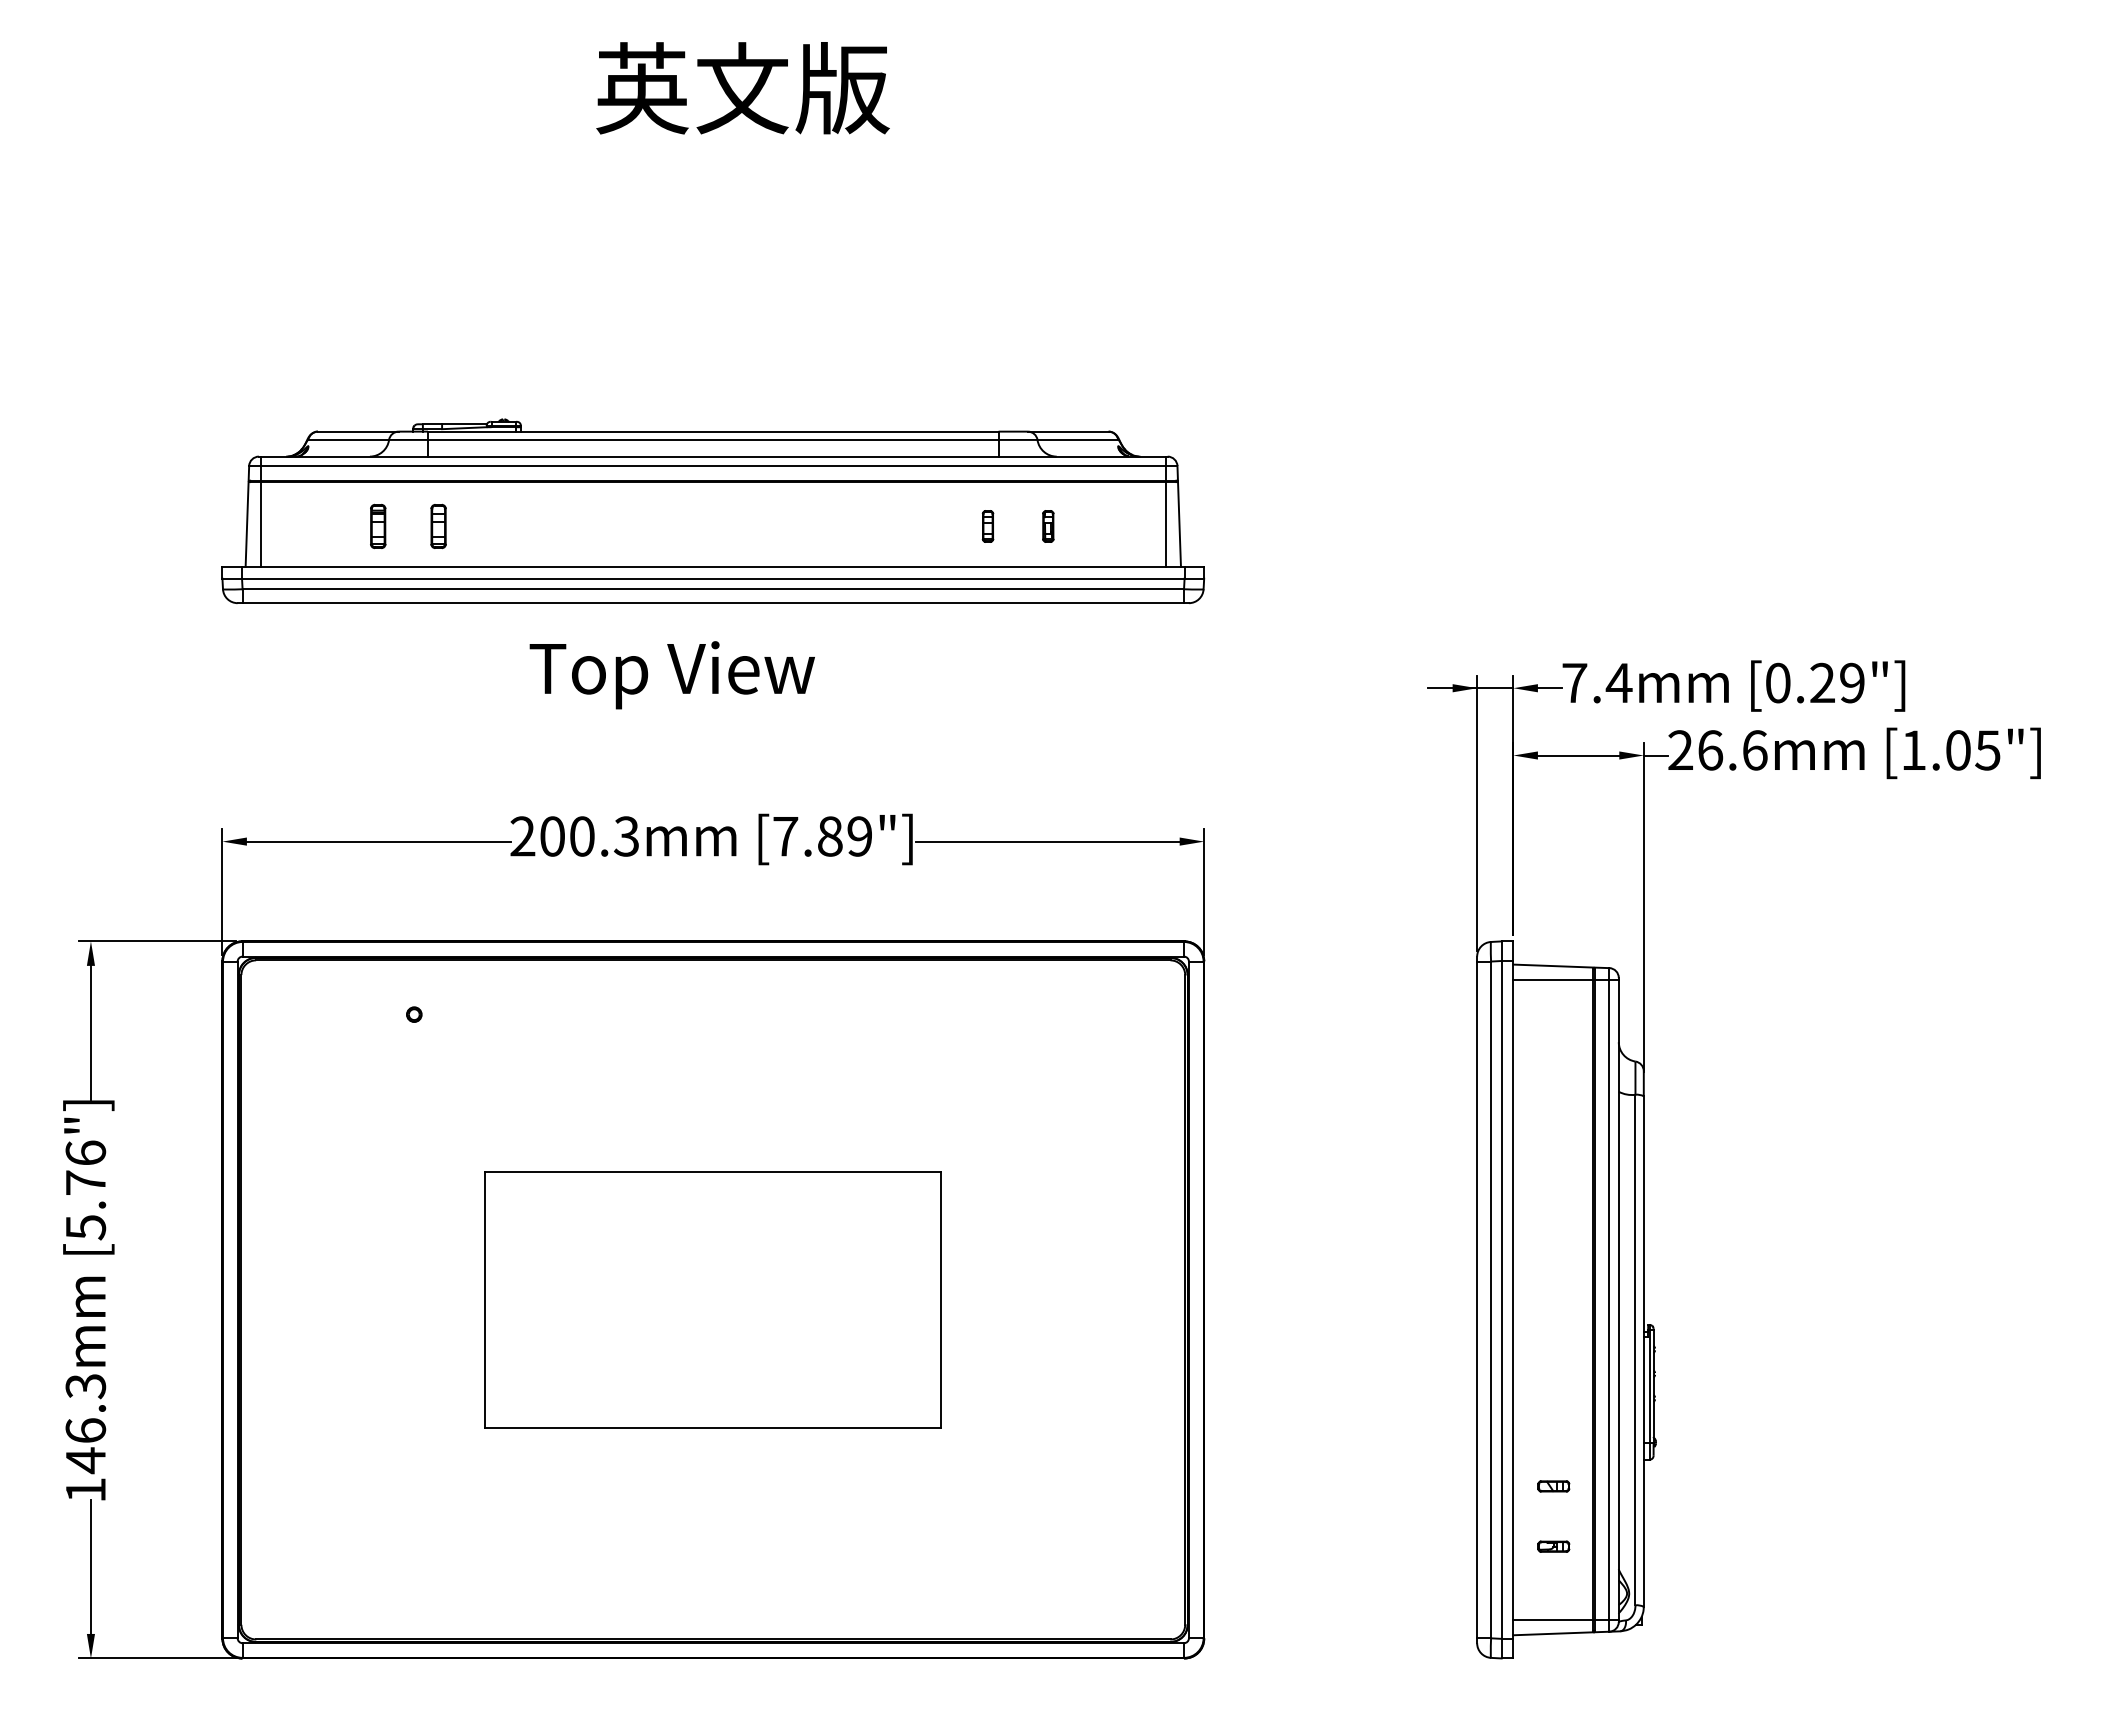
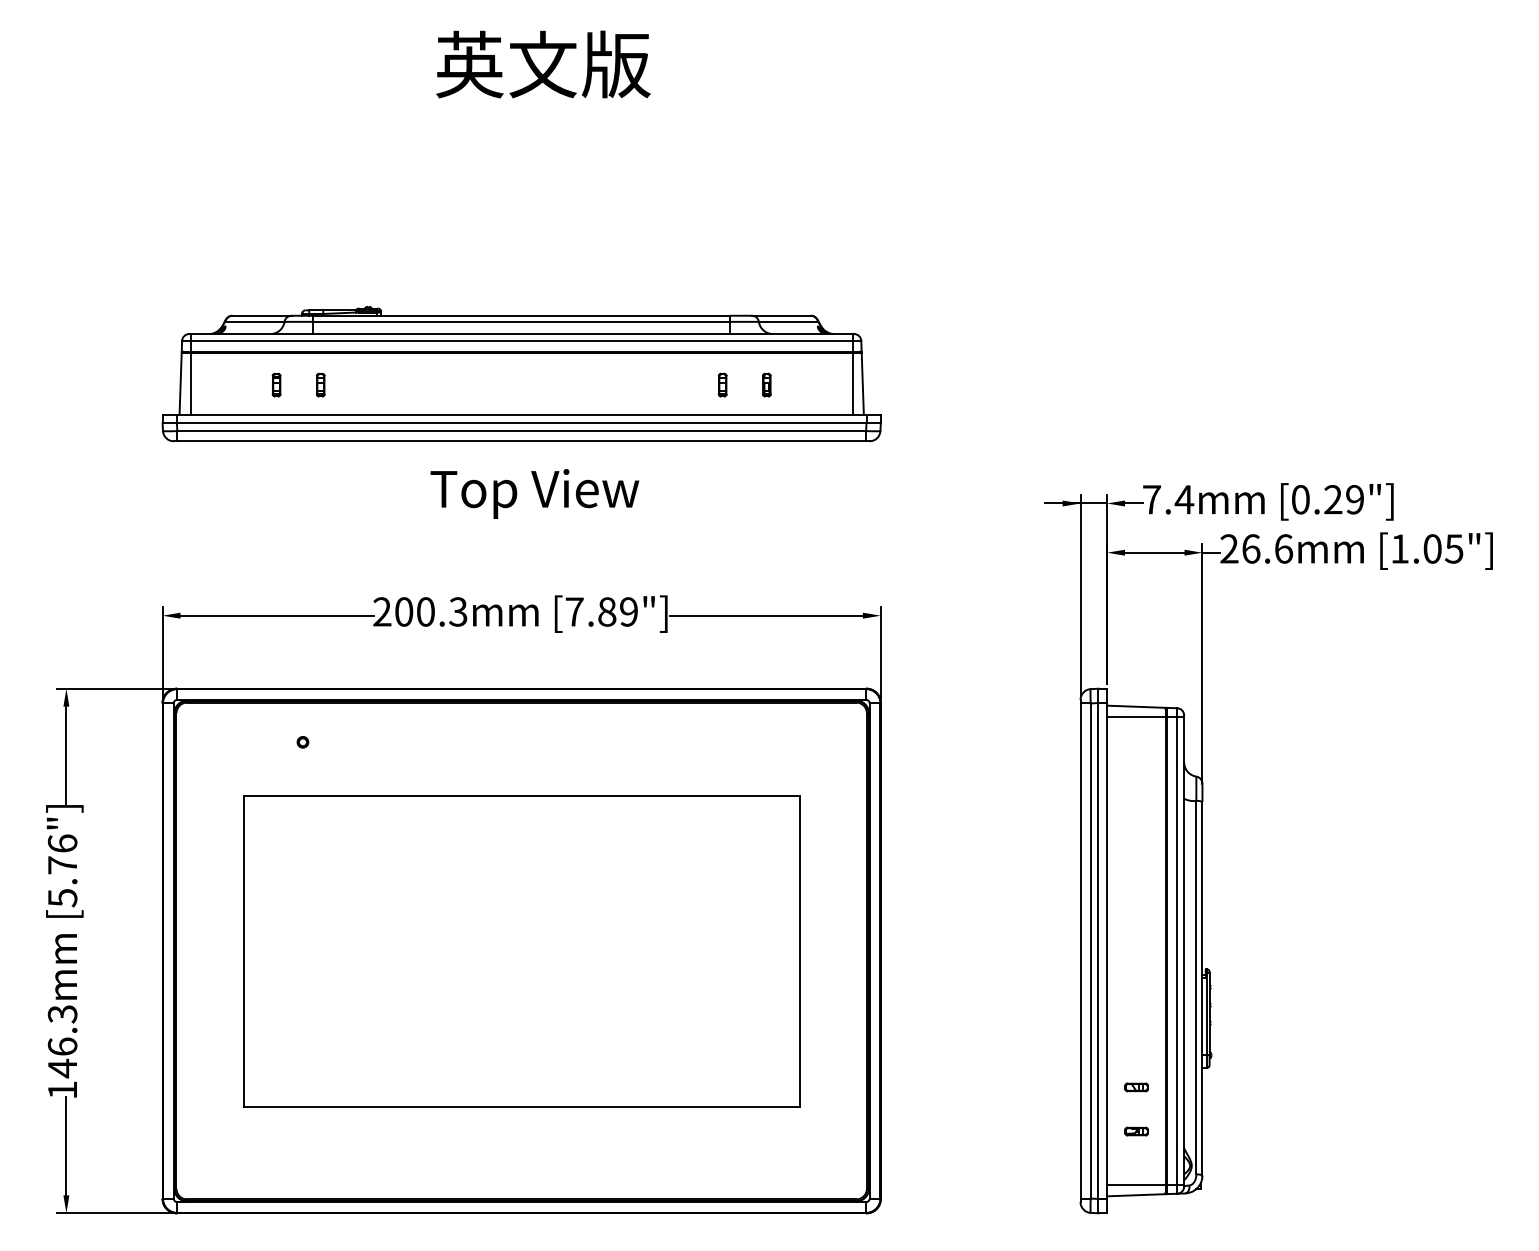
part: (378, 526) -> (276, 385), size x0.71
part: (438, 526) -> (320, 385), size x0.71
text: (671, 675) -> (534, 494), moved
part: (712, 1299) -> (521, 950), size x1.67

